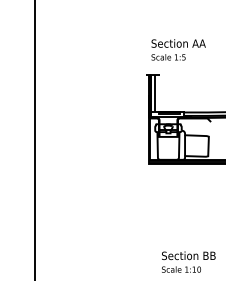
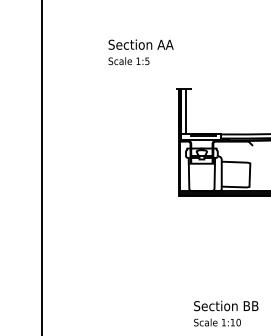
text: (178, 49) -> (140, 51), moved

